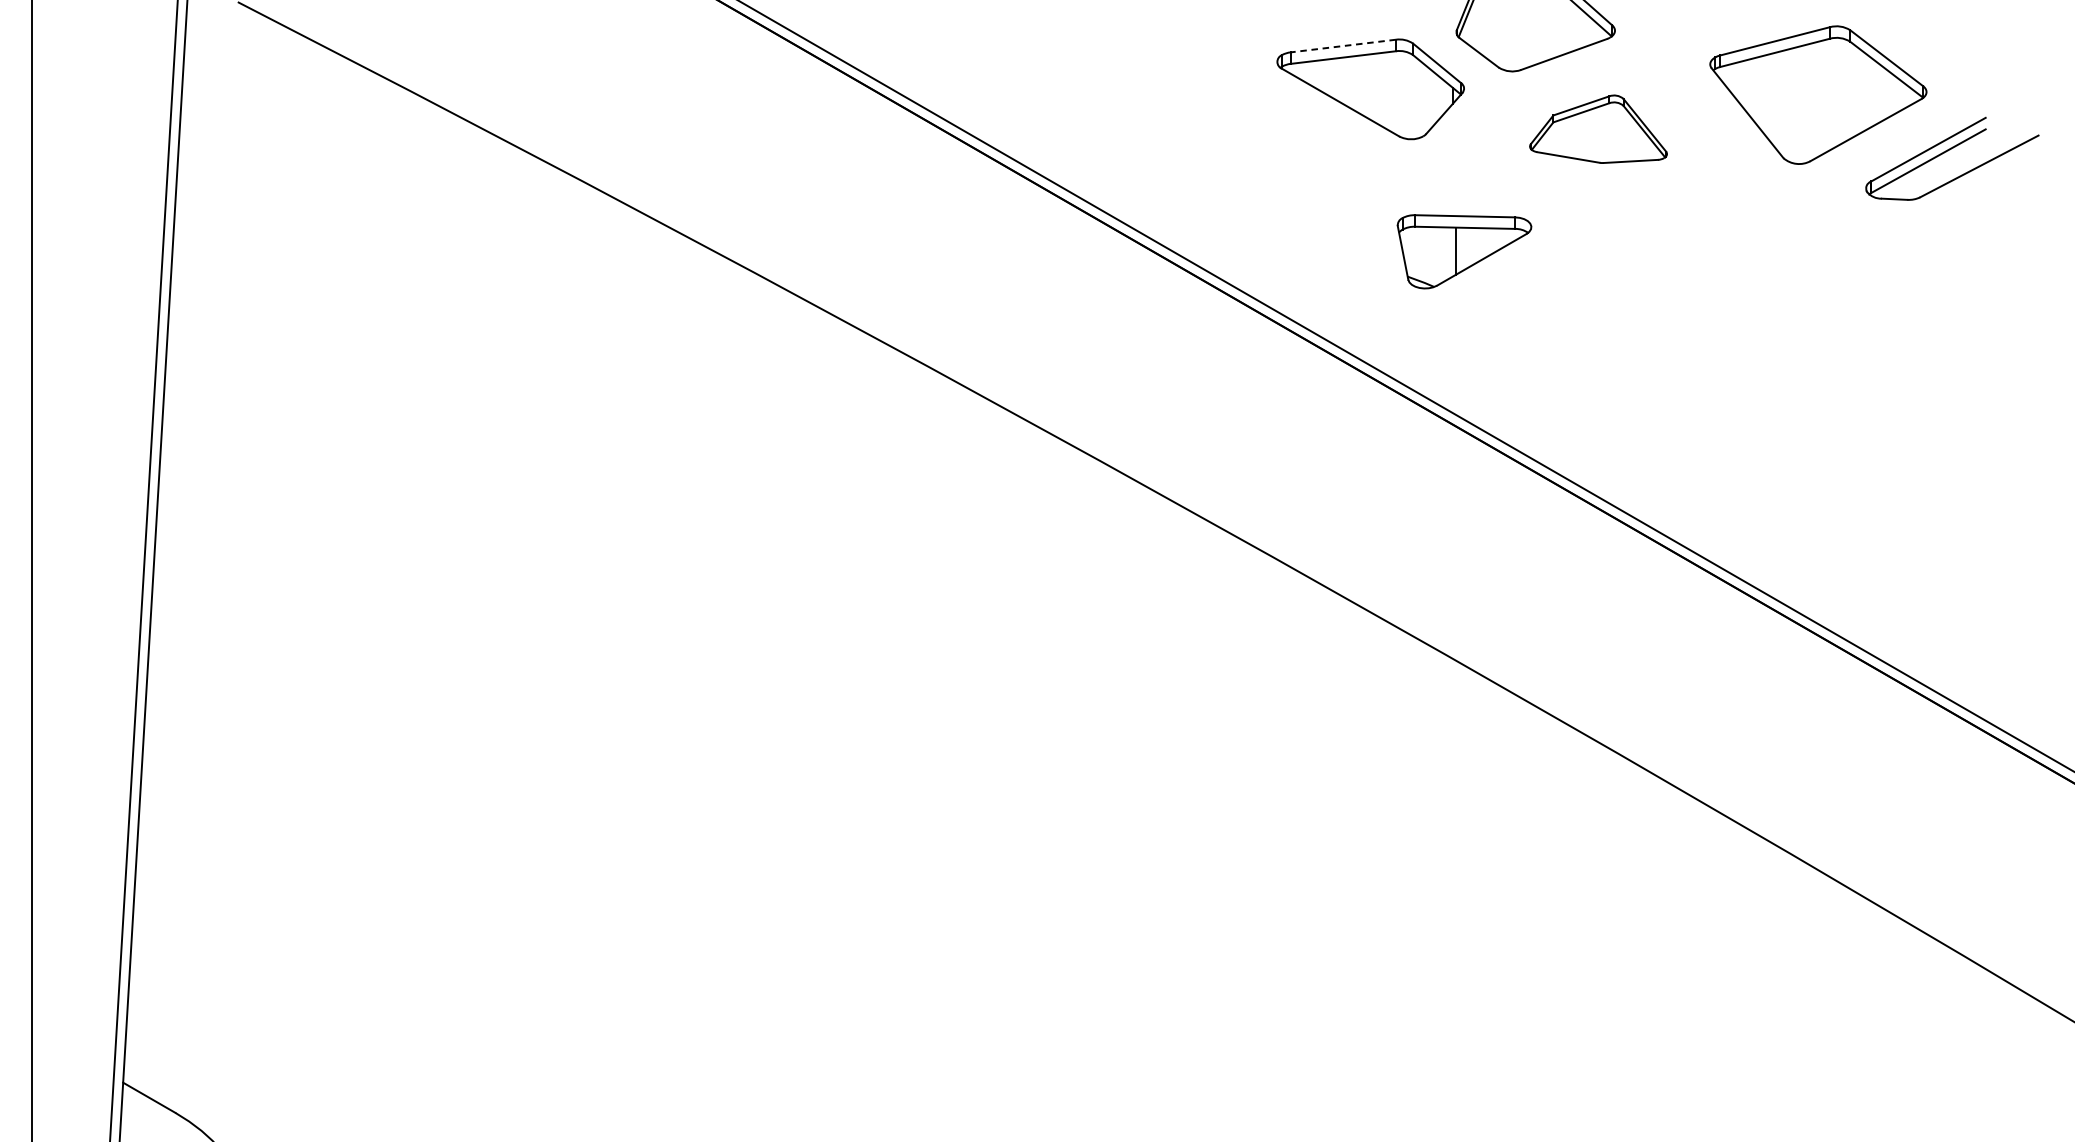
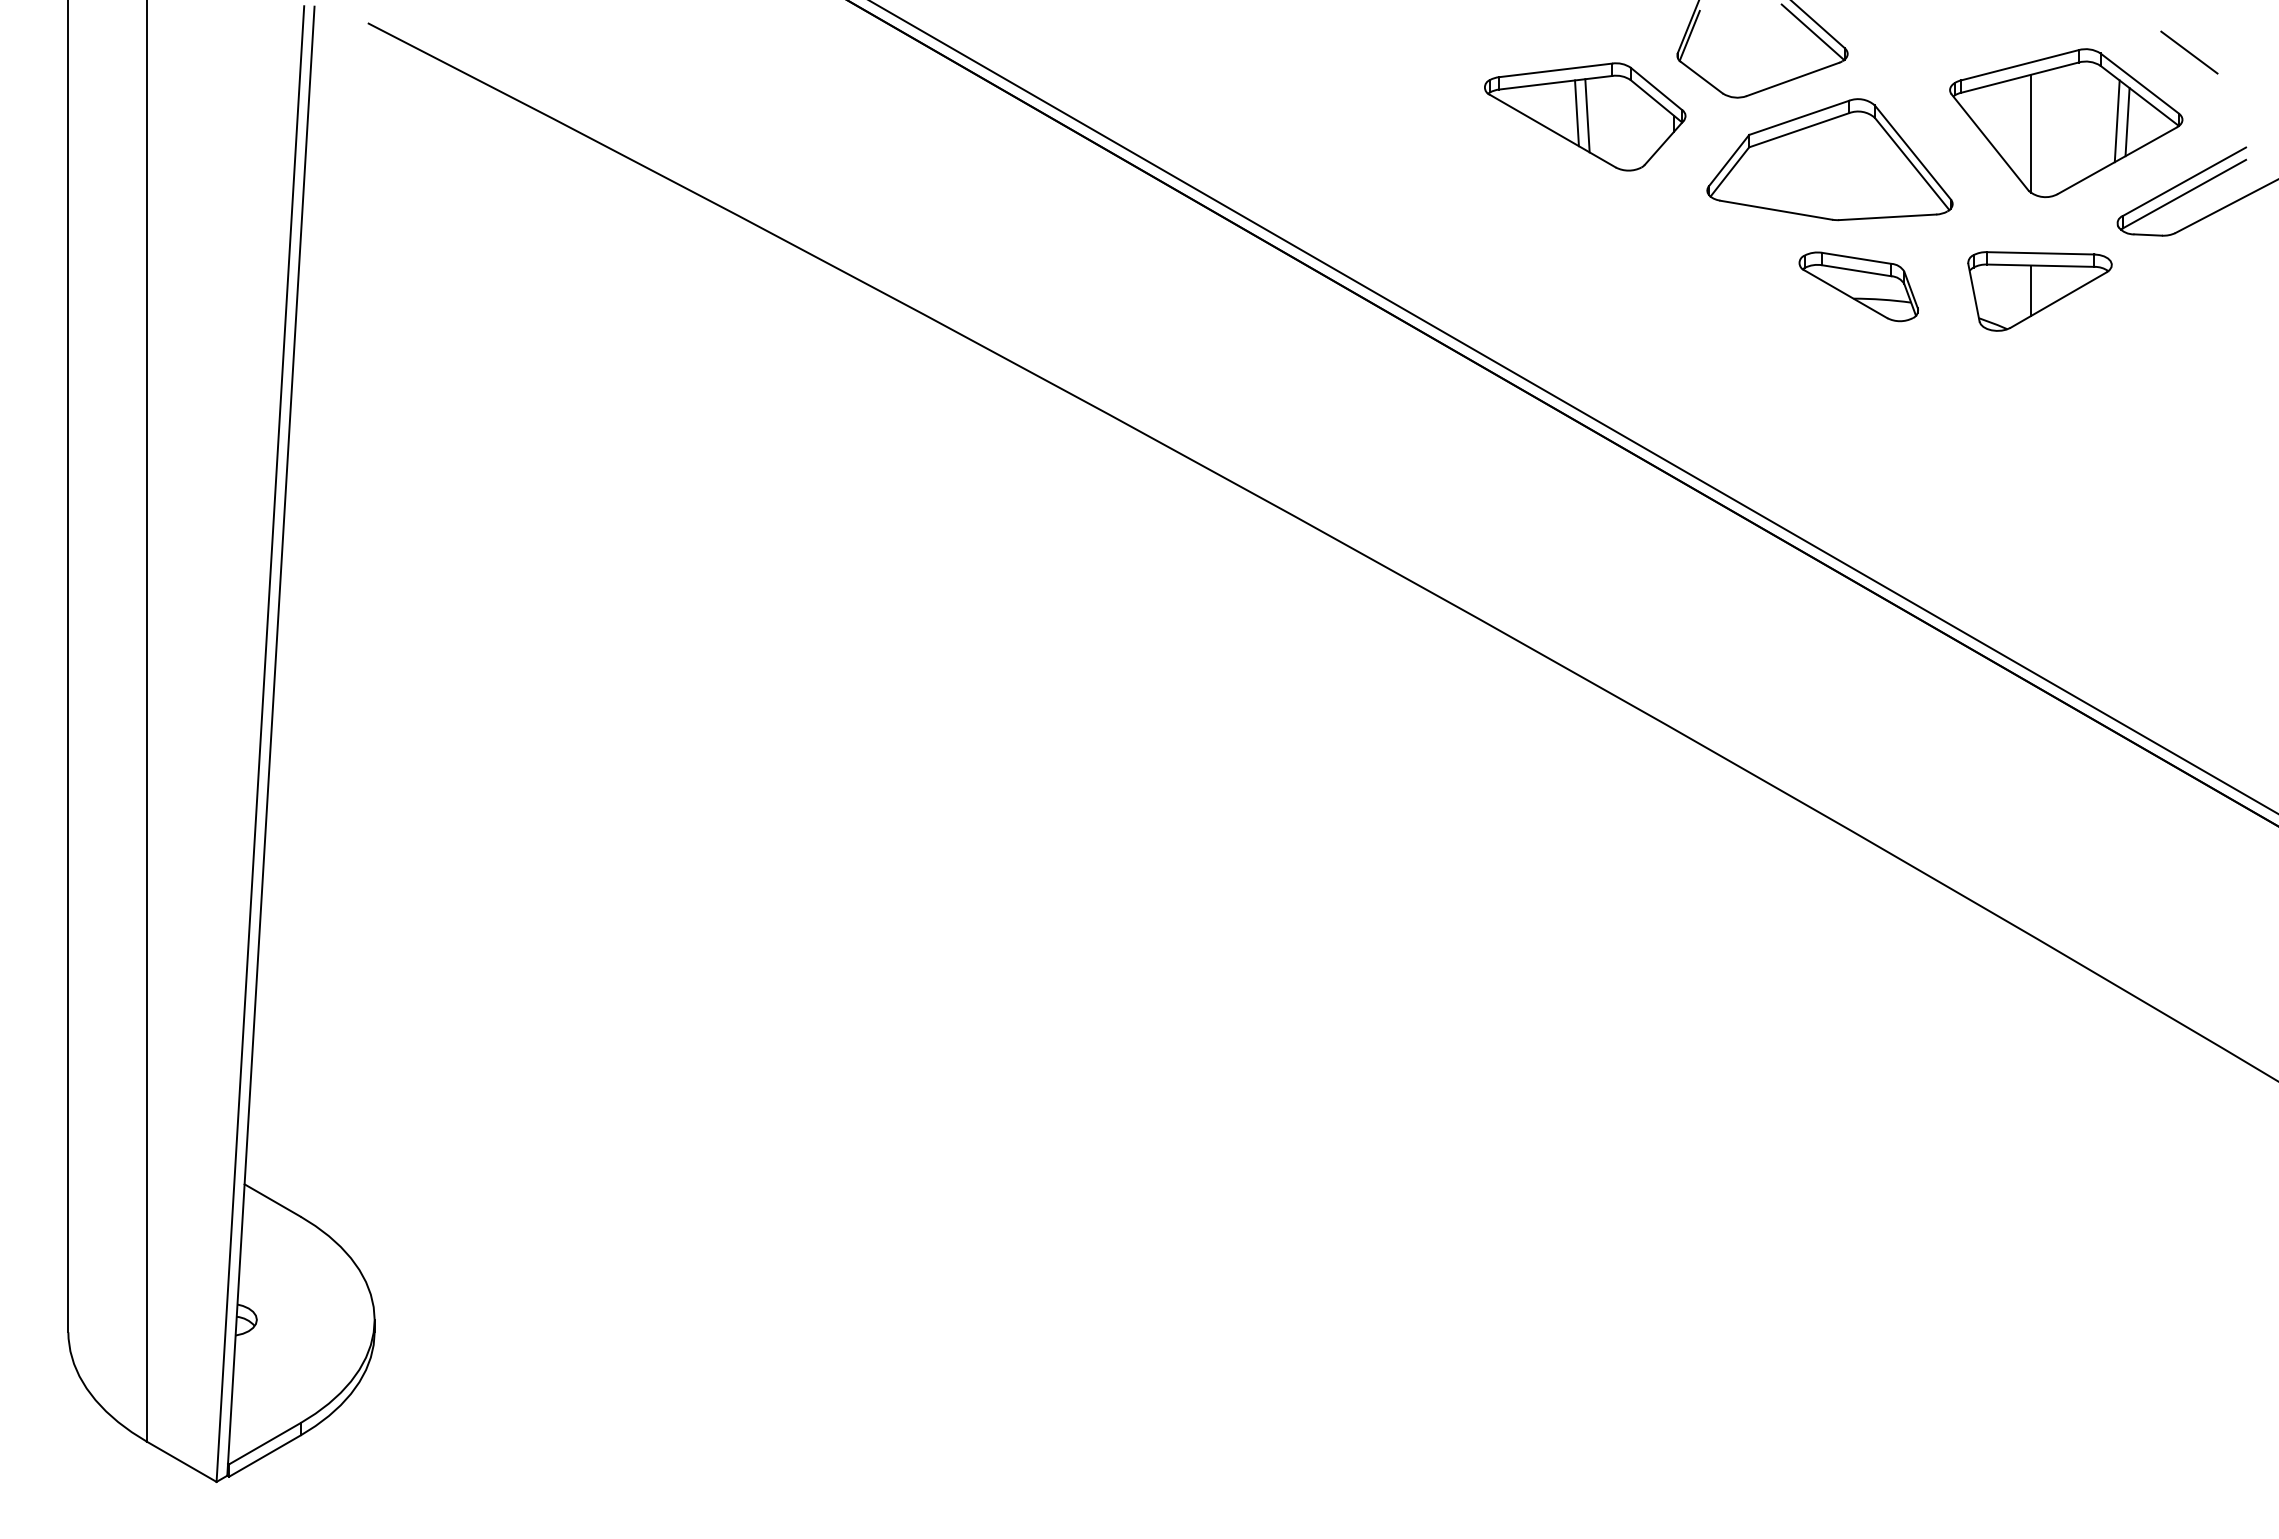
line: (1933, 29) -> (2189, 52), added
line: (1343, 46) -> (1555, 70), dashed -> solid
line: (1362, 86) -> (1576, 113), added
line: (1372, 88) -> (1587, 115), added
line: (1865, 93) -> (2116, 121), added
line: (1875, 94) -> (2127, 122), added
line: (1786, 104) -> (2031, 133), added
part: (1598, 128) -> (1829, 159), size x1.67
part: (1625, 247) -> (1858, 286), added
part: (1464, 251) -> (2039, 291), moved

